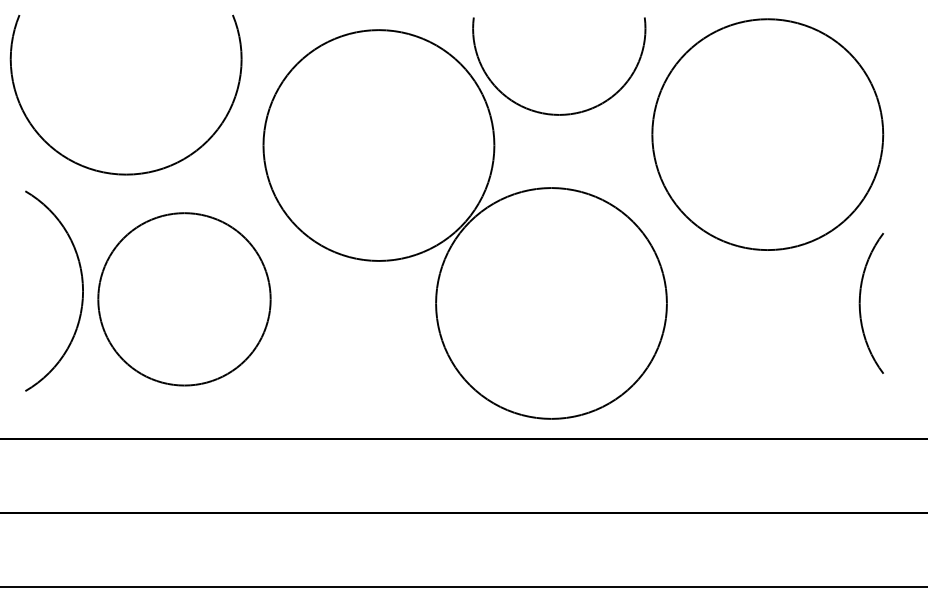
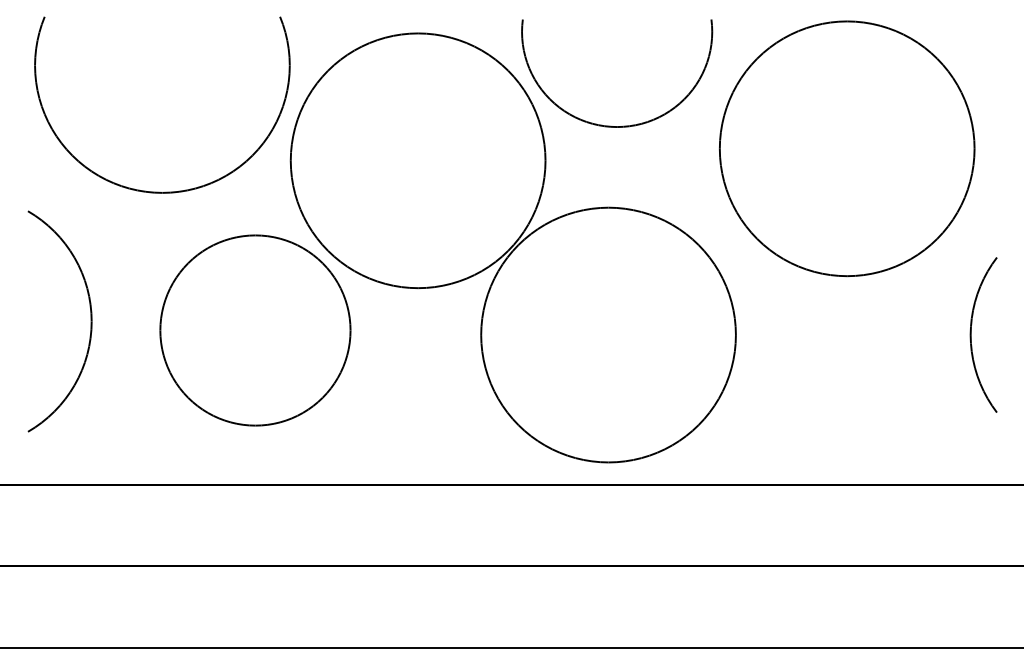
part: (125, 173) -> (161, 191), moved
part: (184, 299) -> (255, 330), moved
part: (860, 303) -> (971, 335), moved

